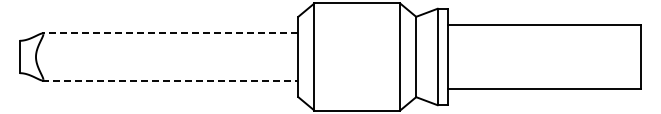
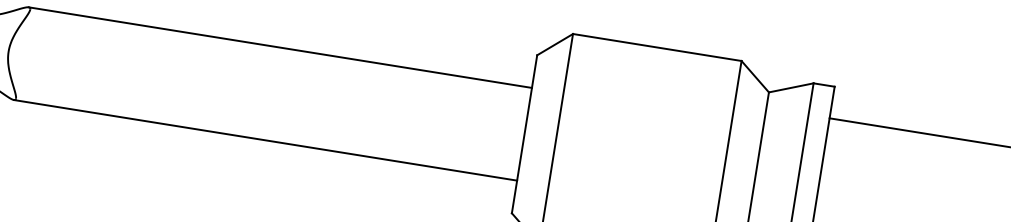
line: (170, 33) -> (280, 47), dashed -> solid
line: (170, 80) -> (265, 140), dashed -> solid

